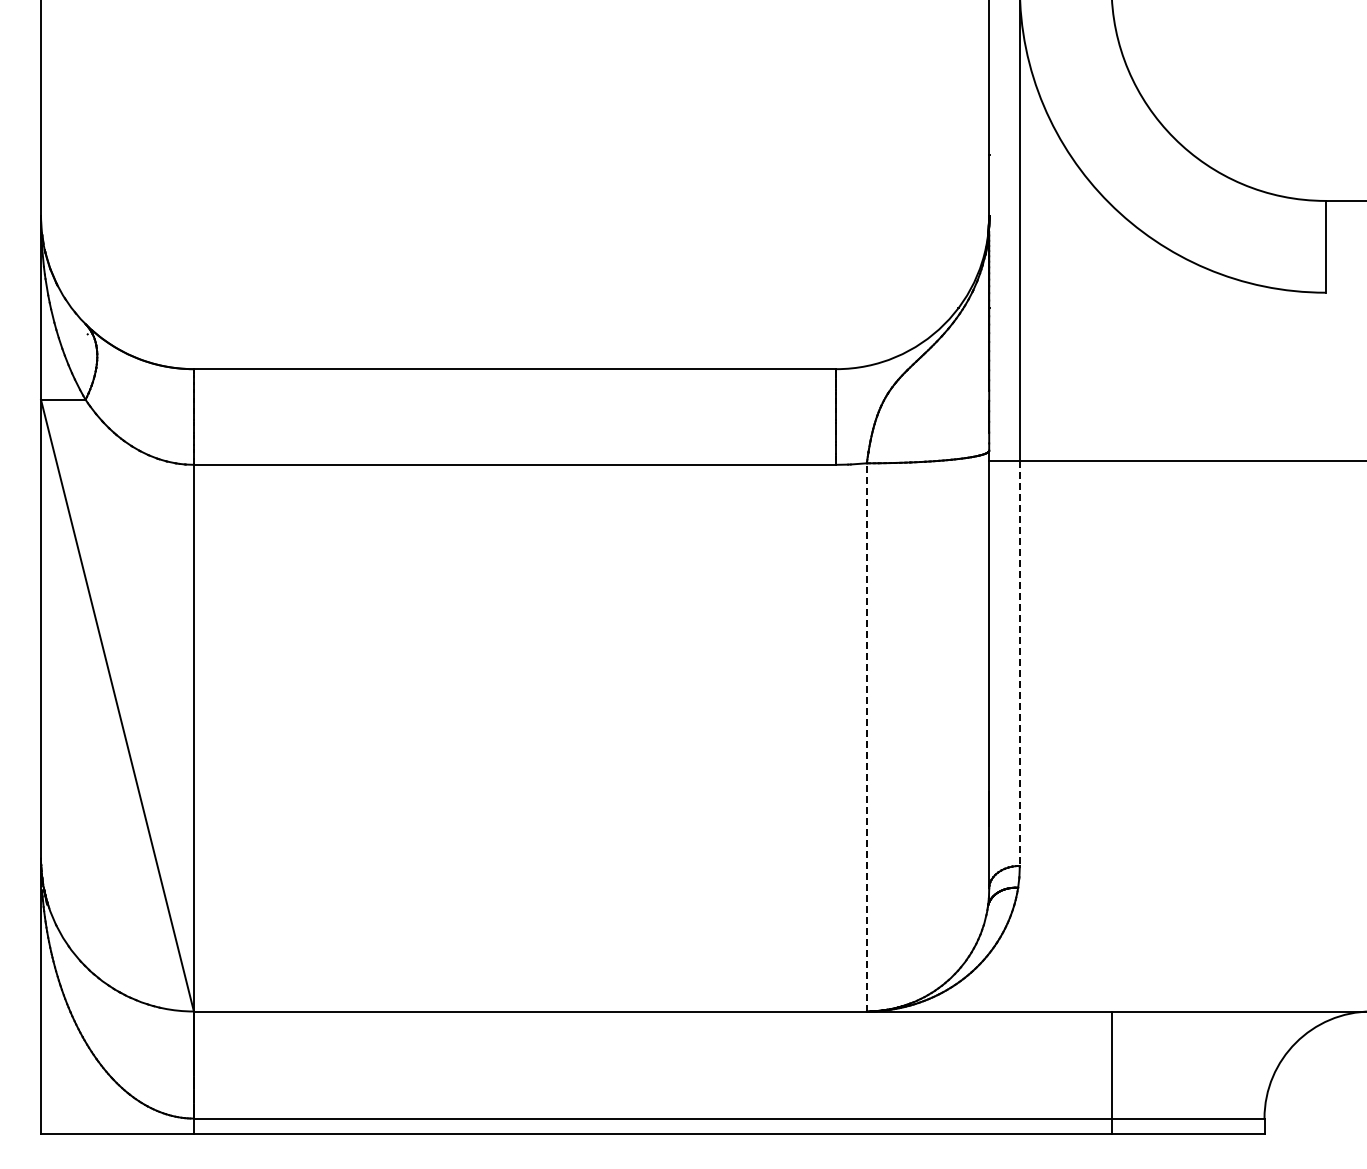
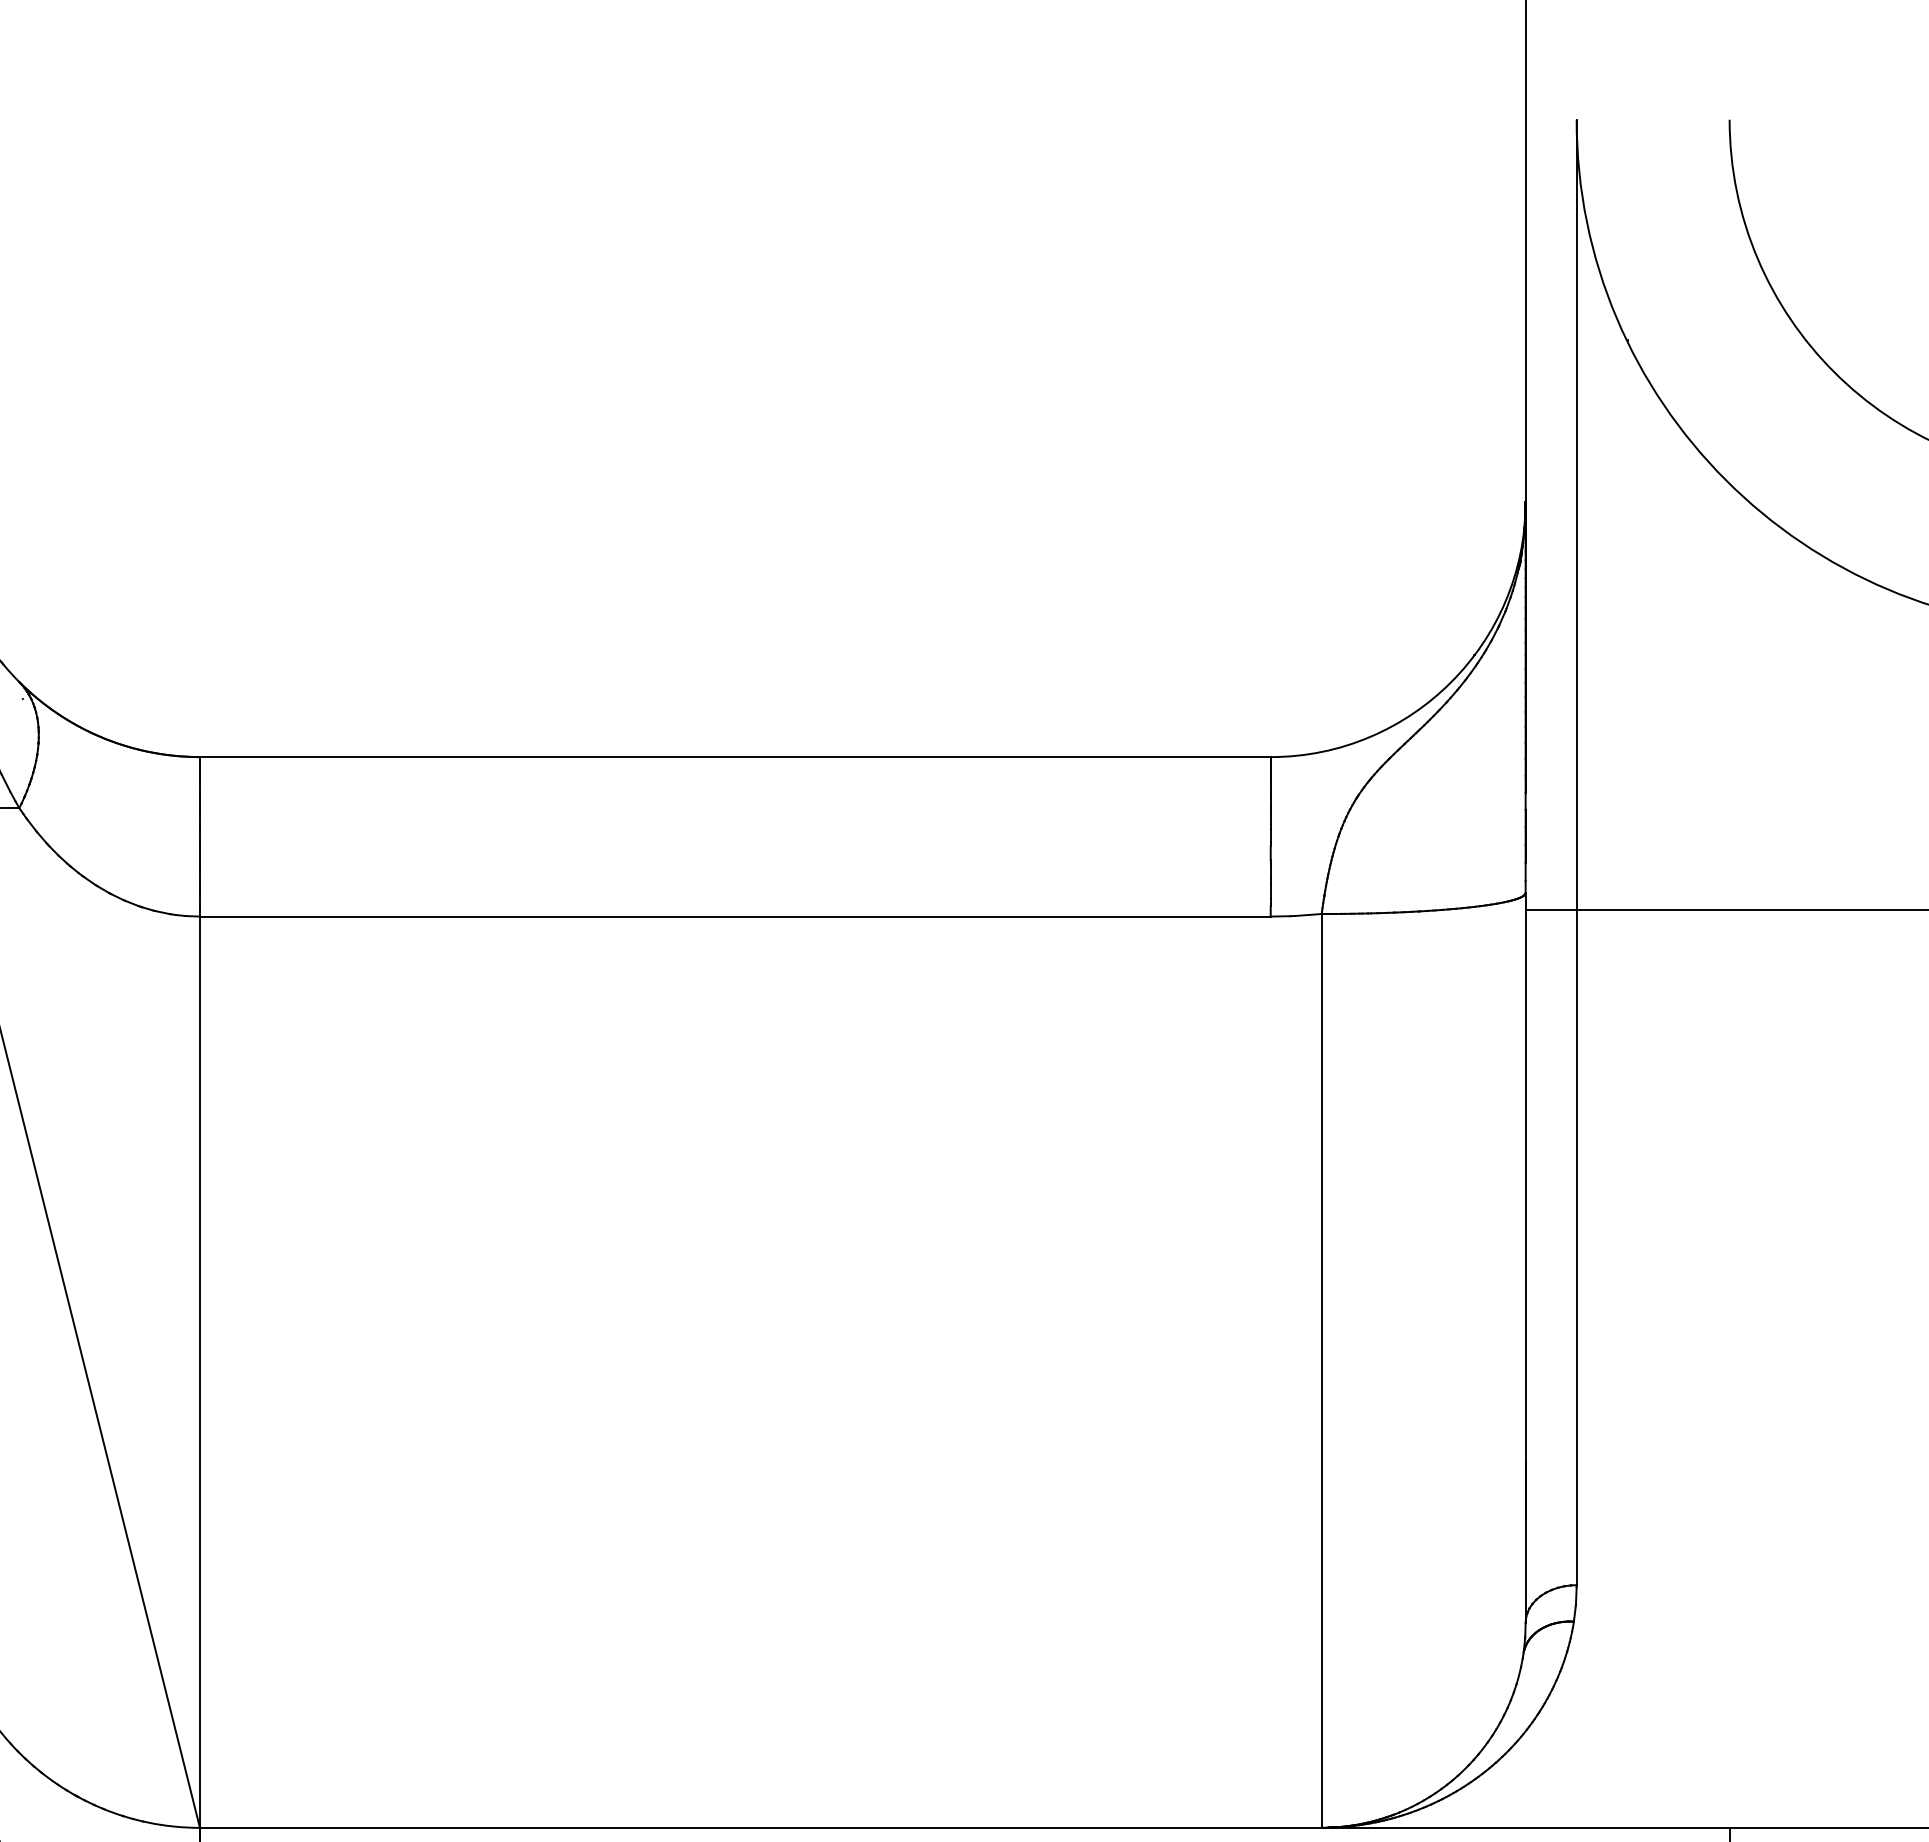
line: (1019, 663) -> (1576, 1247), dashed -> solid
line: (866, 736) -> (1321, 1369), dashed -> solid

